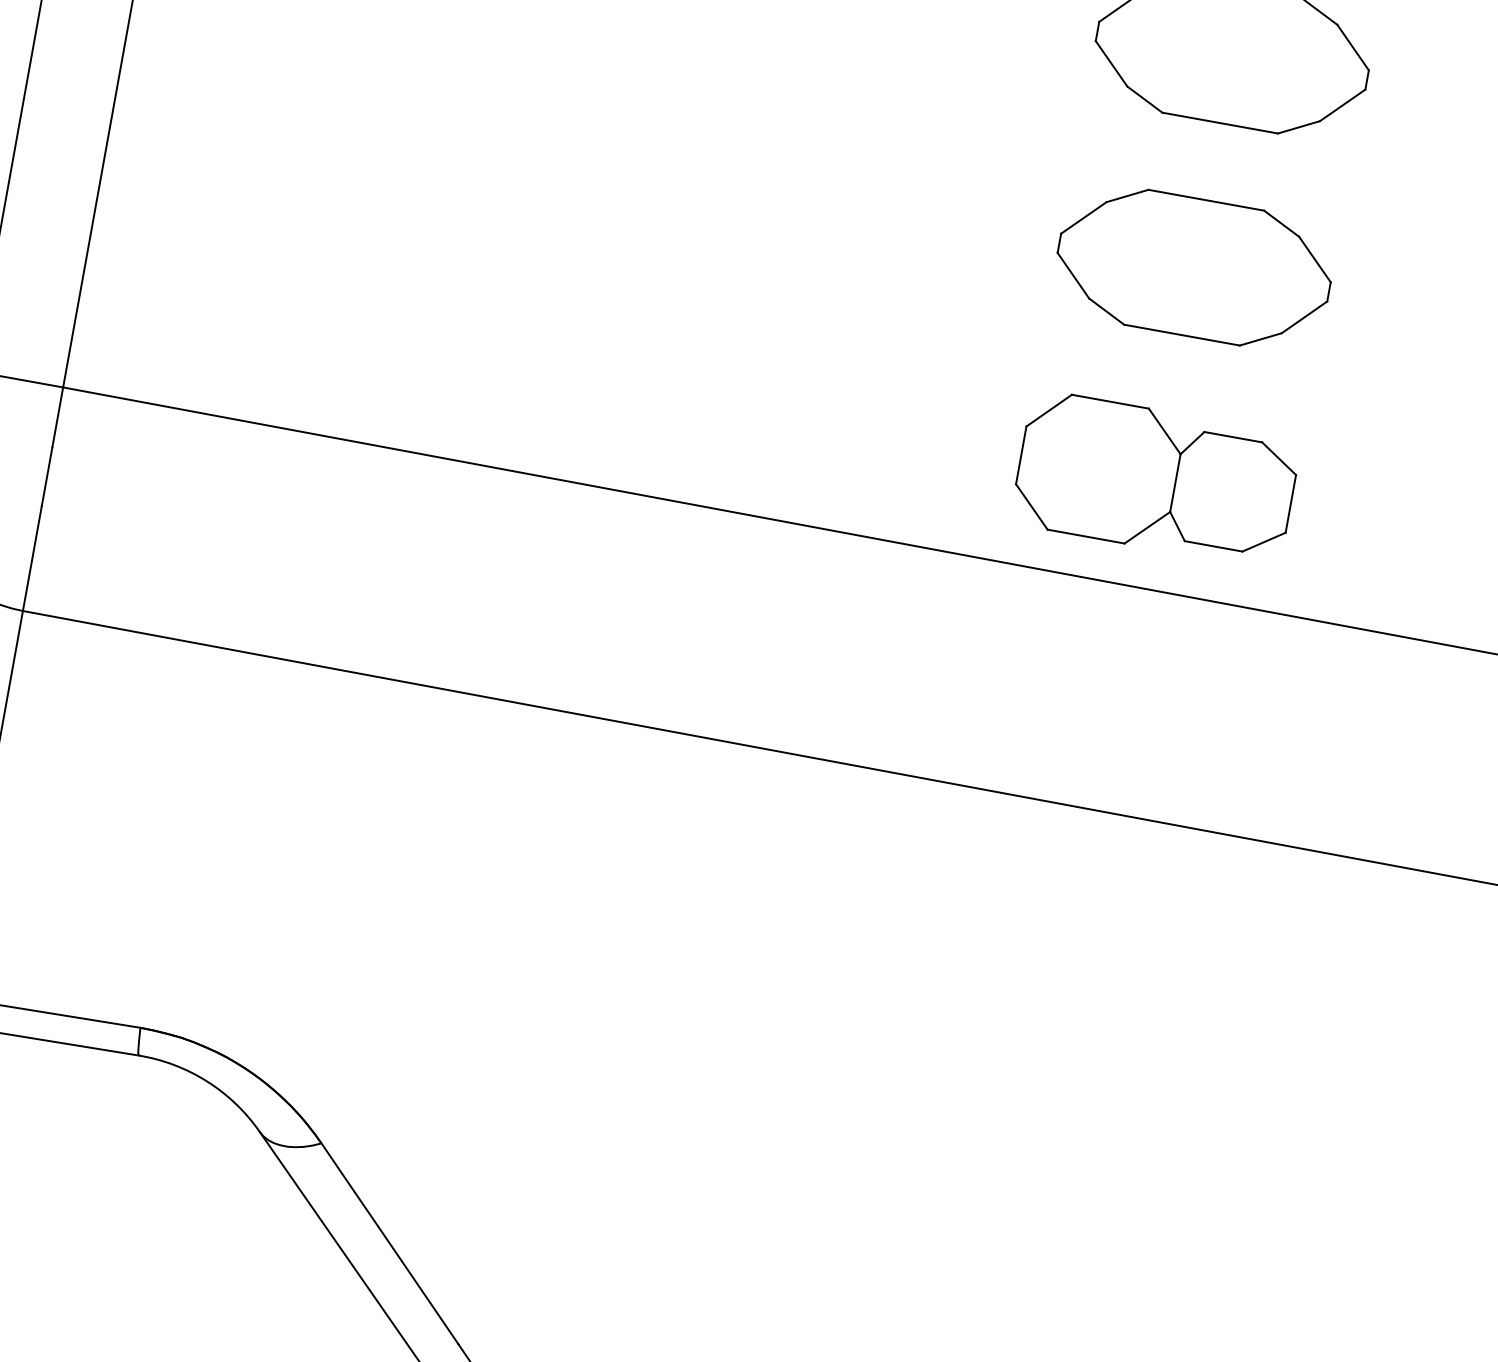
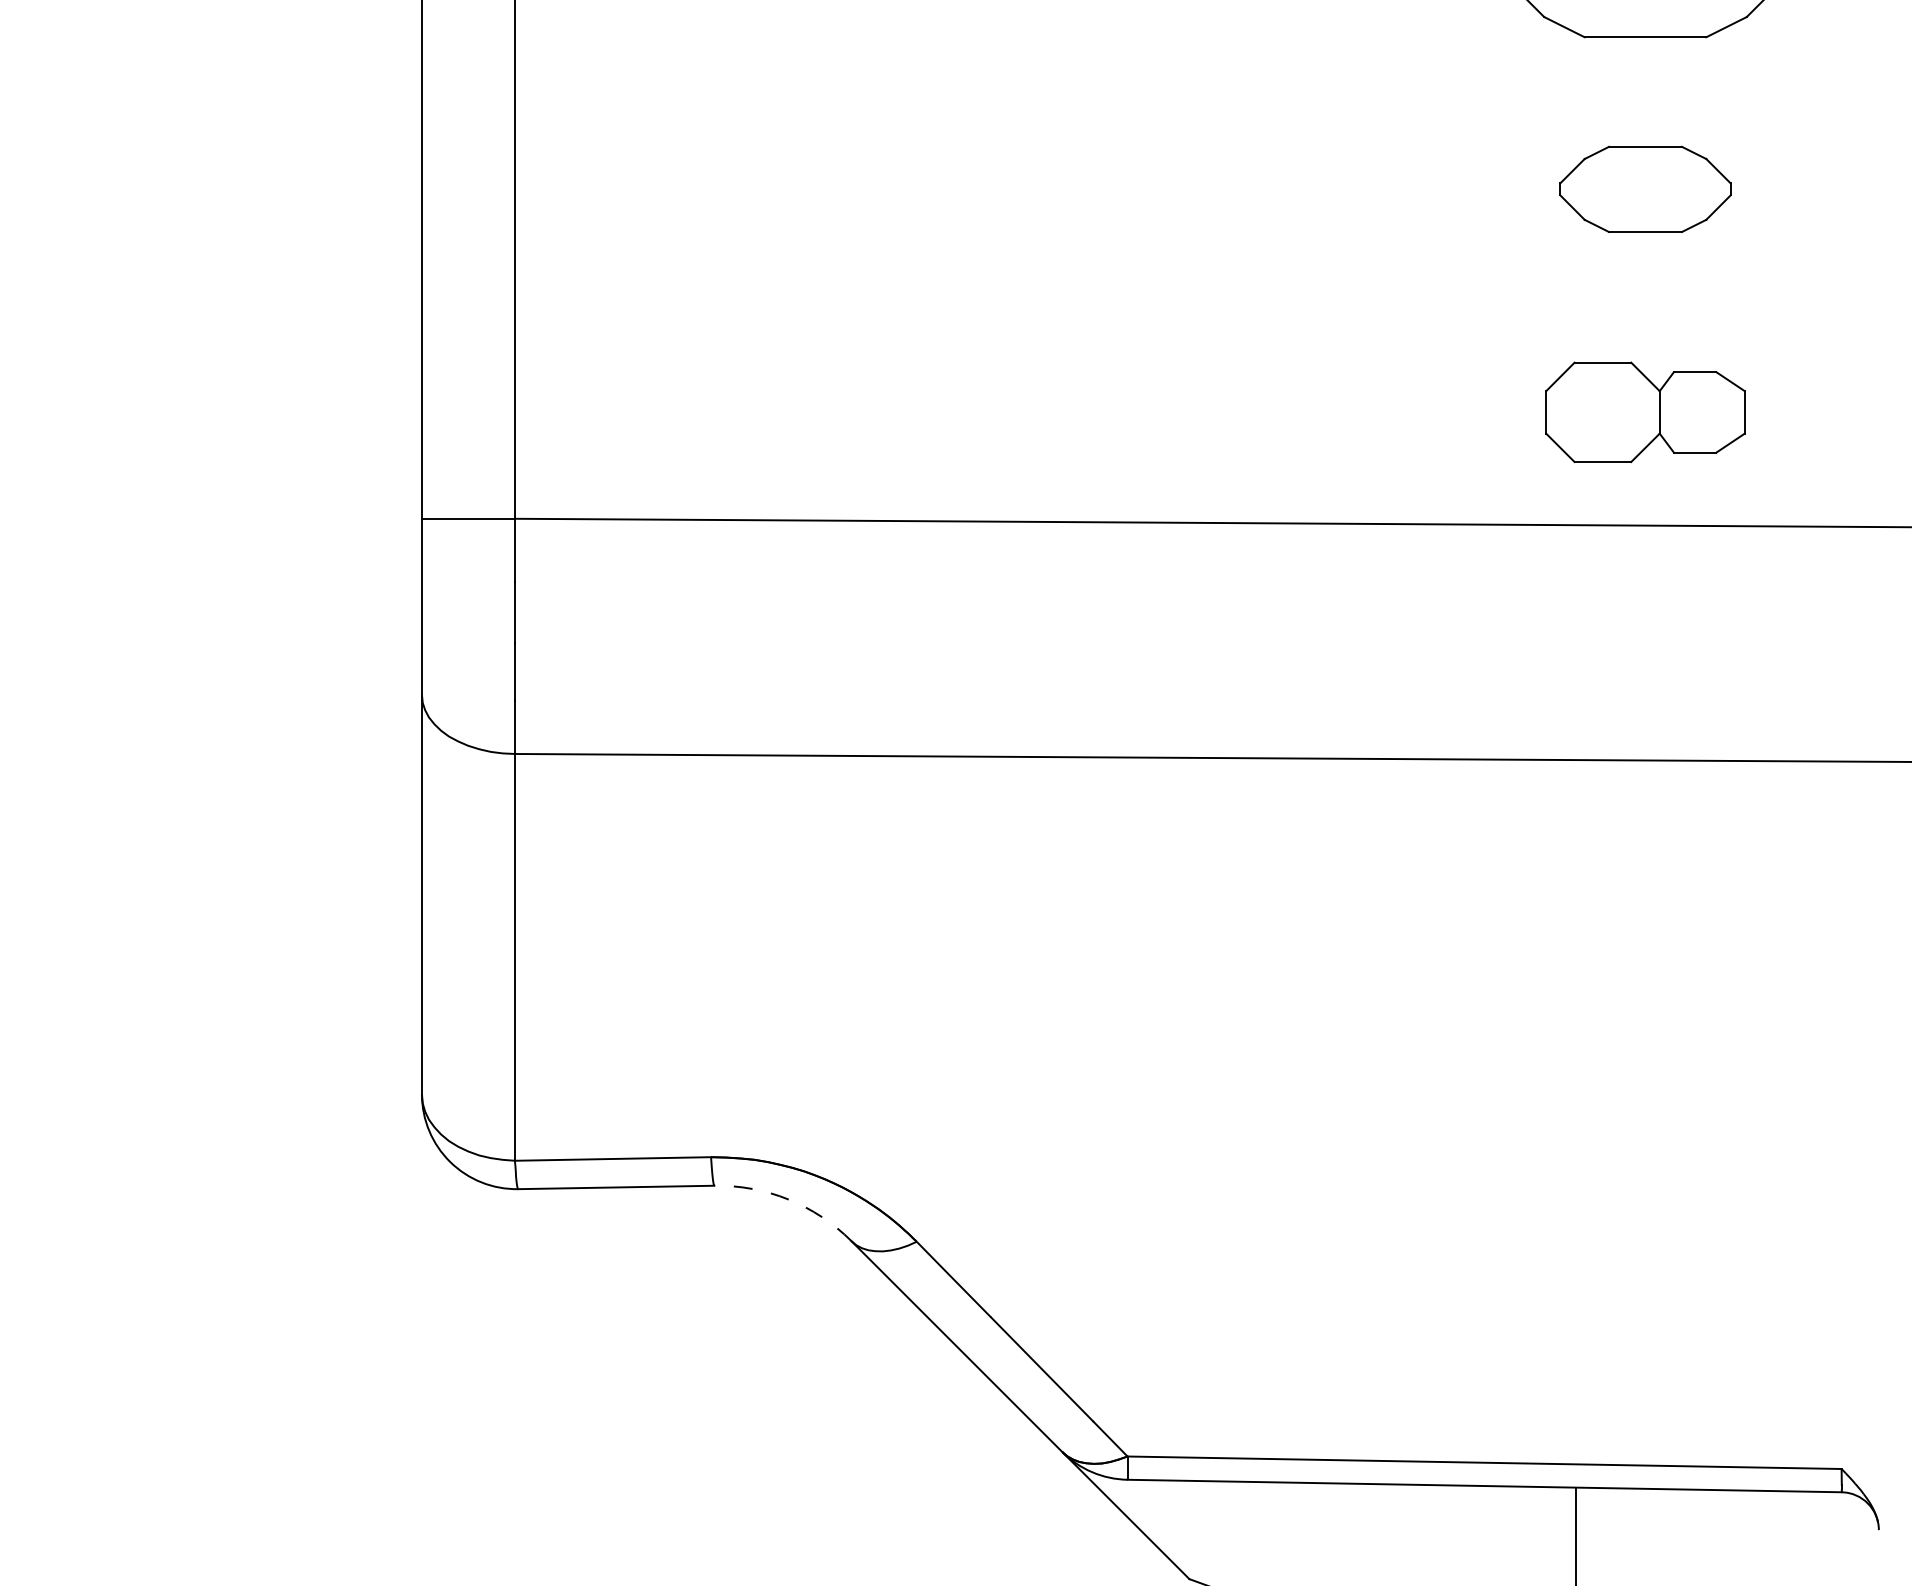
part: (1194, 267) -> (1645, 189), size x0.6
part: (1156, 479) -> (1645, 412), size x0.7
arc: (206, 1081) -> (788, 1199), solid -> dashed

